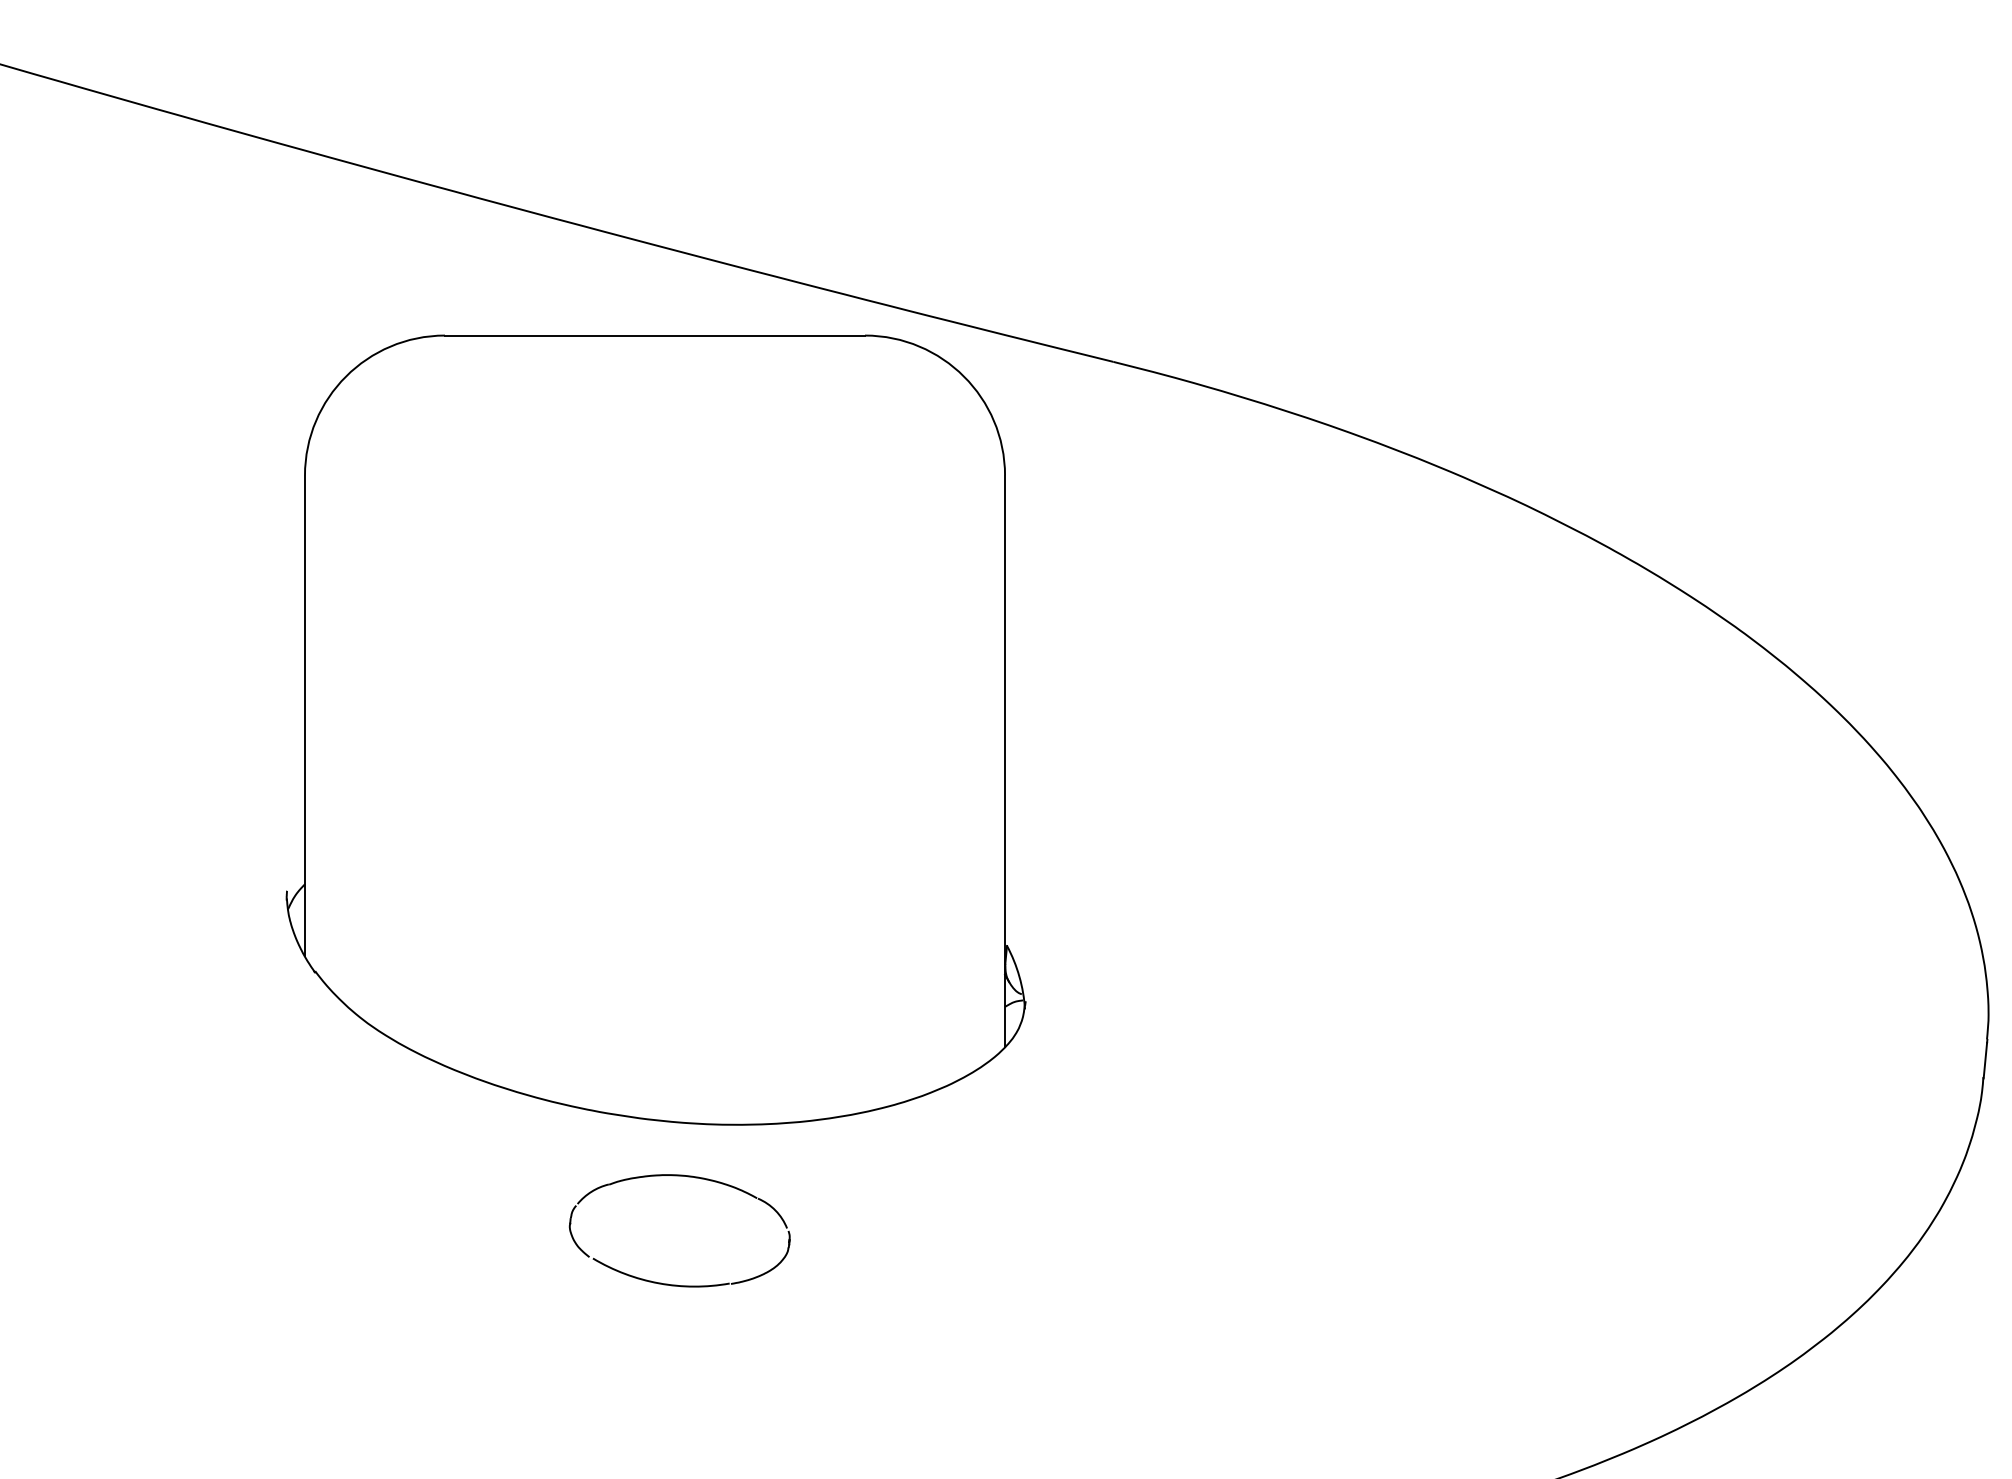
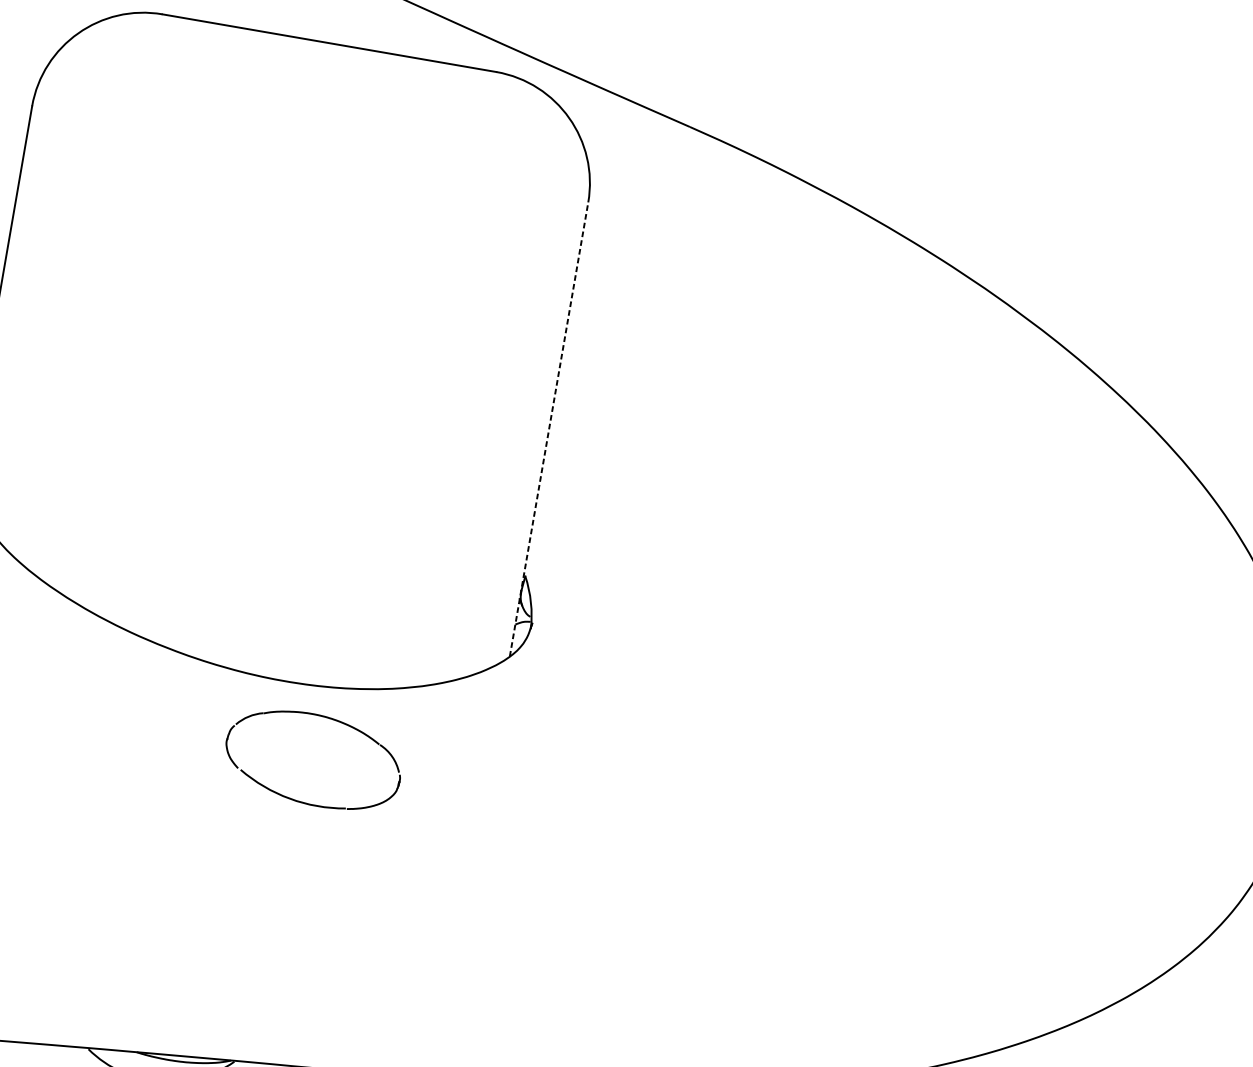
line: (1005, 761) -> (549, 429), solid -> dashed
part: (688, 1177) -> (327, 718), moved

